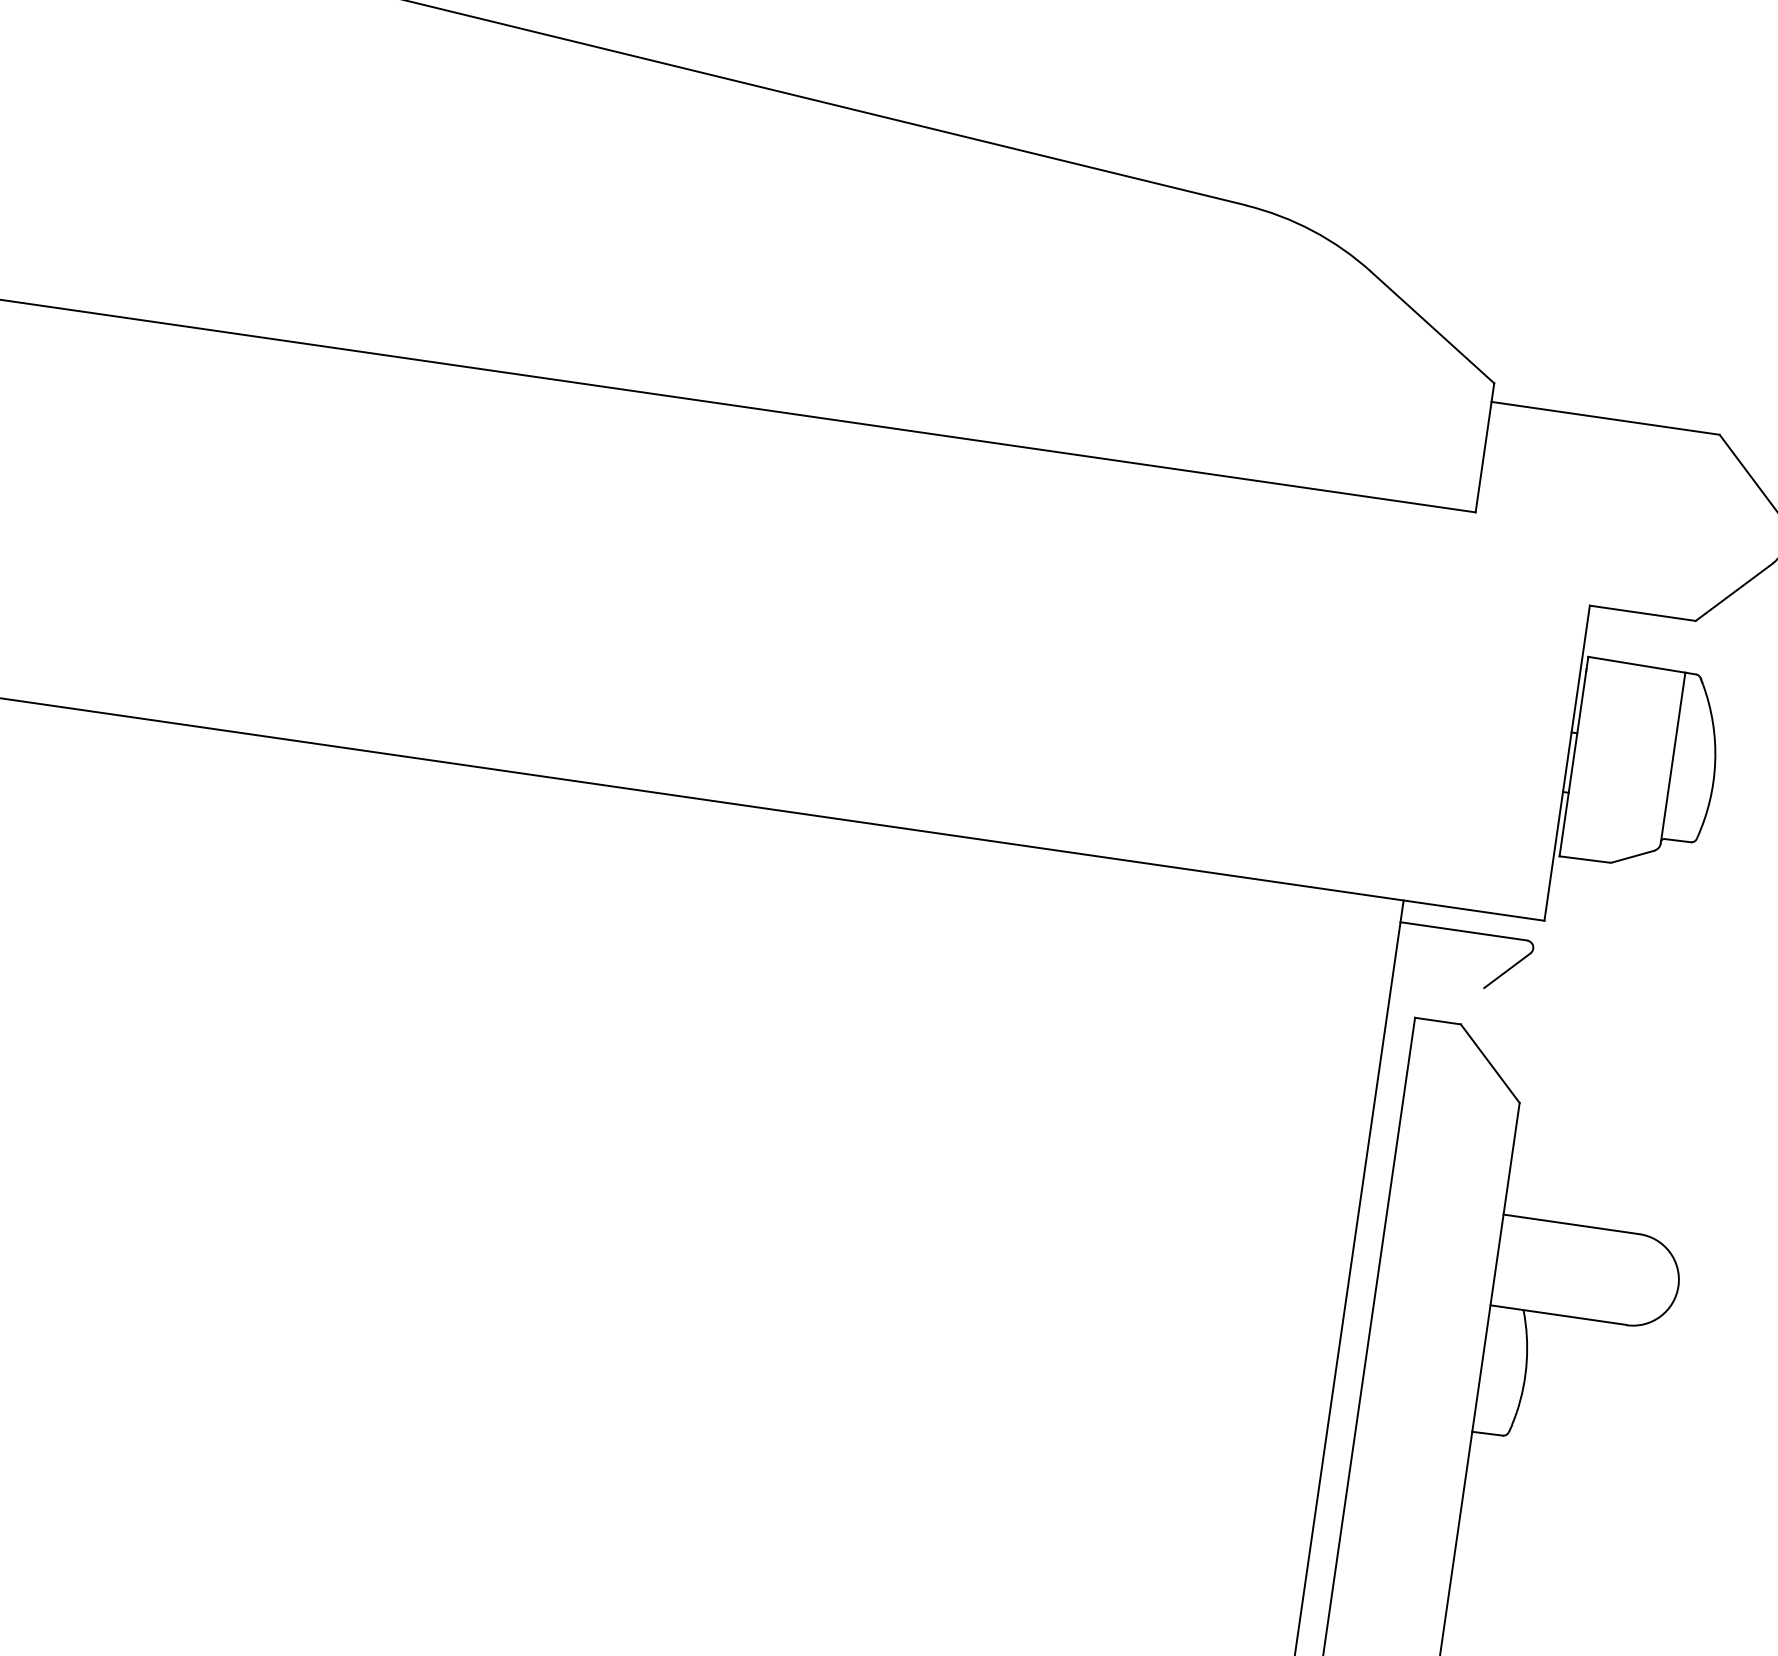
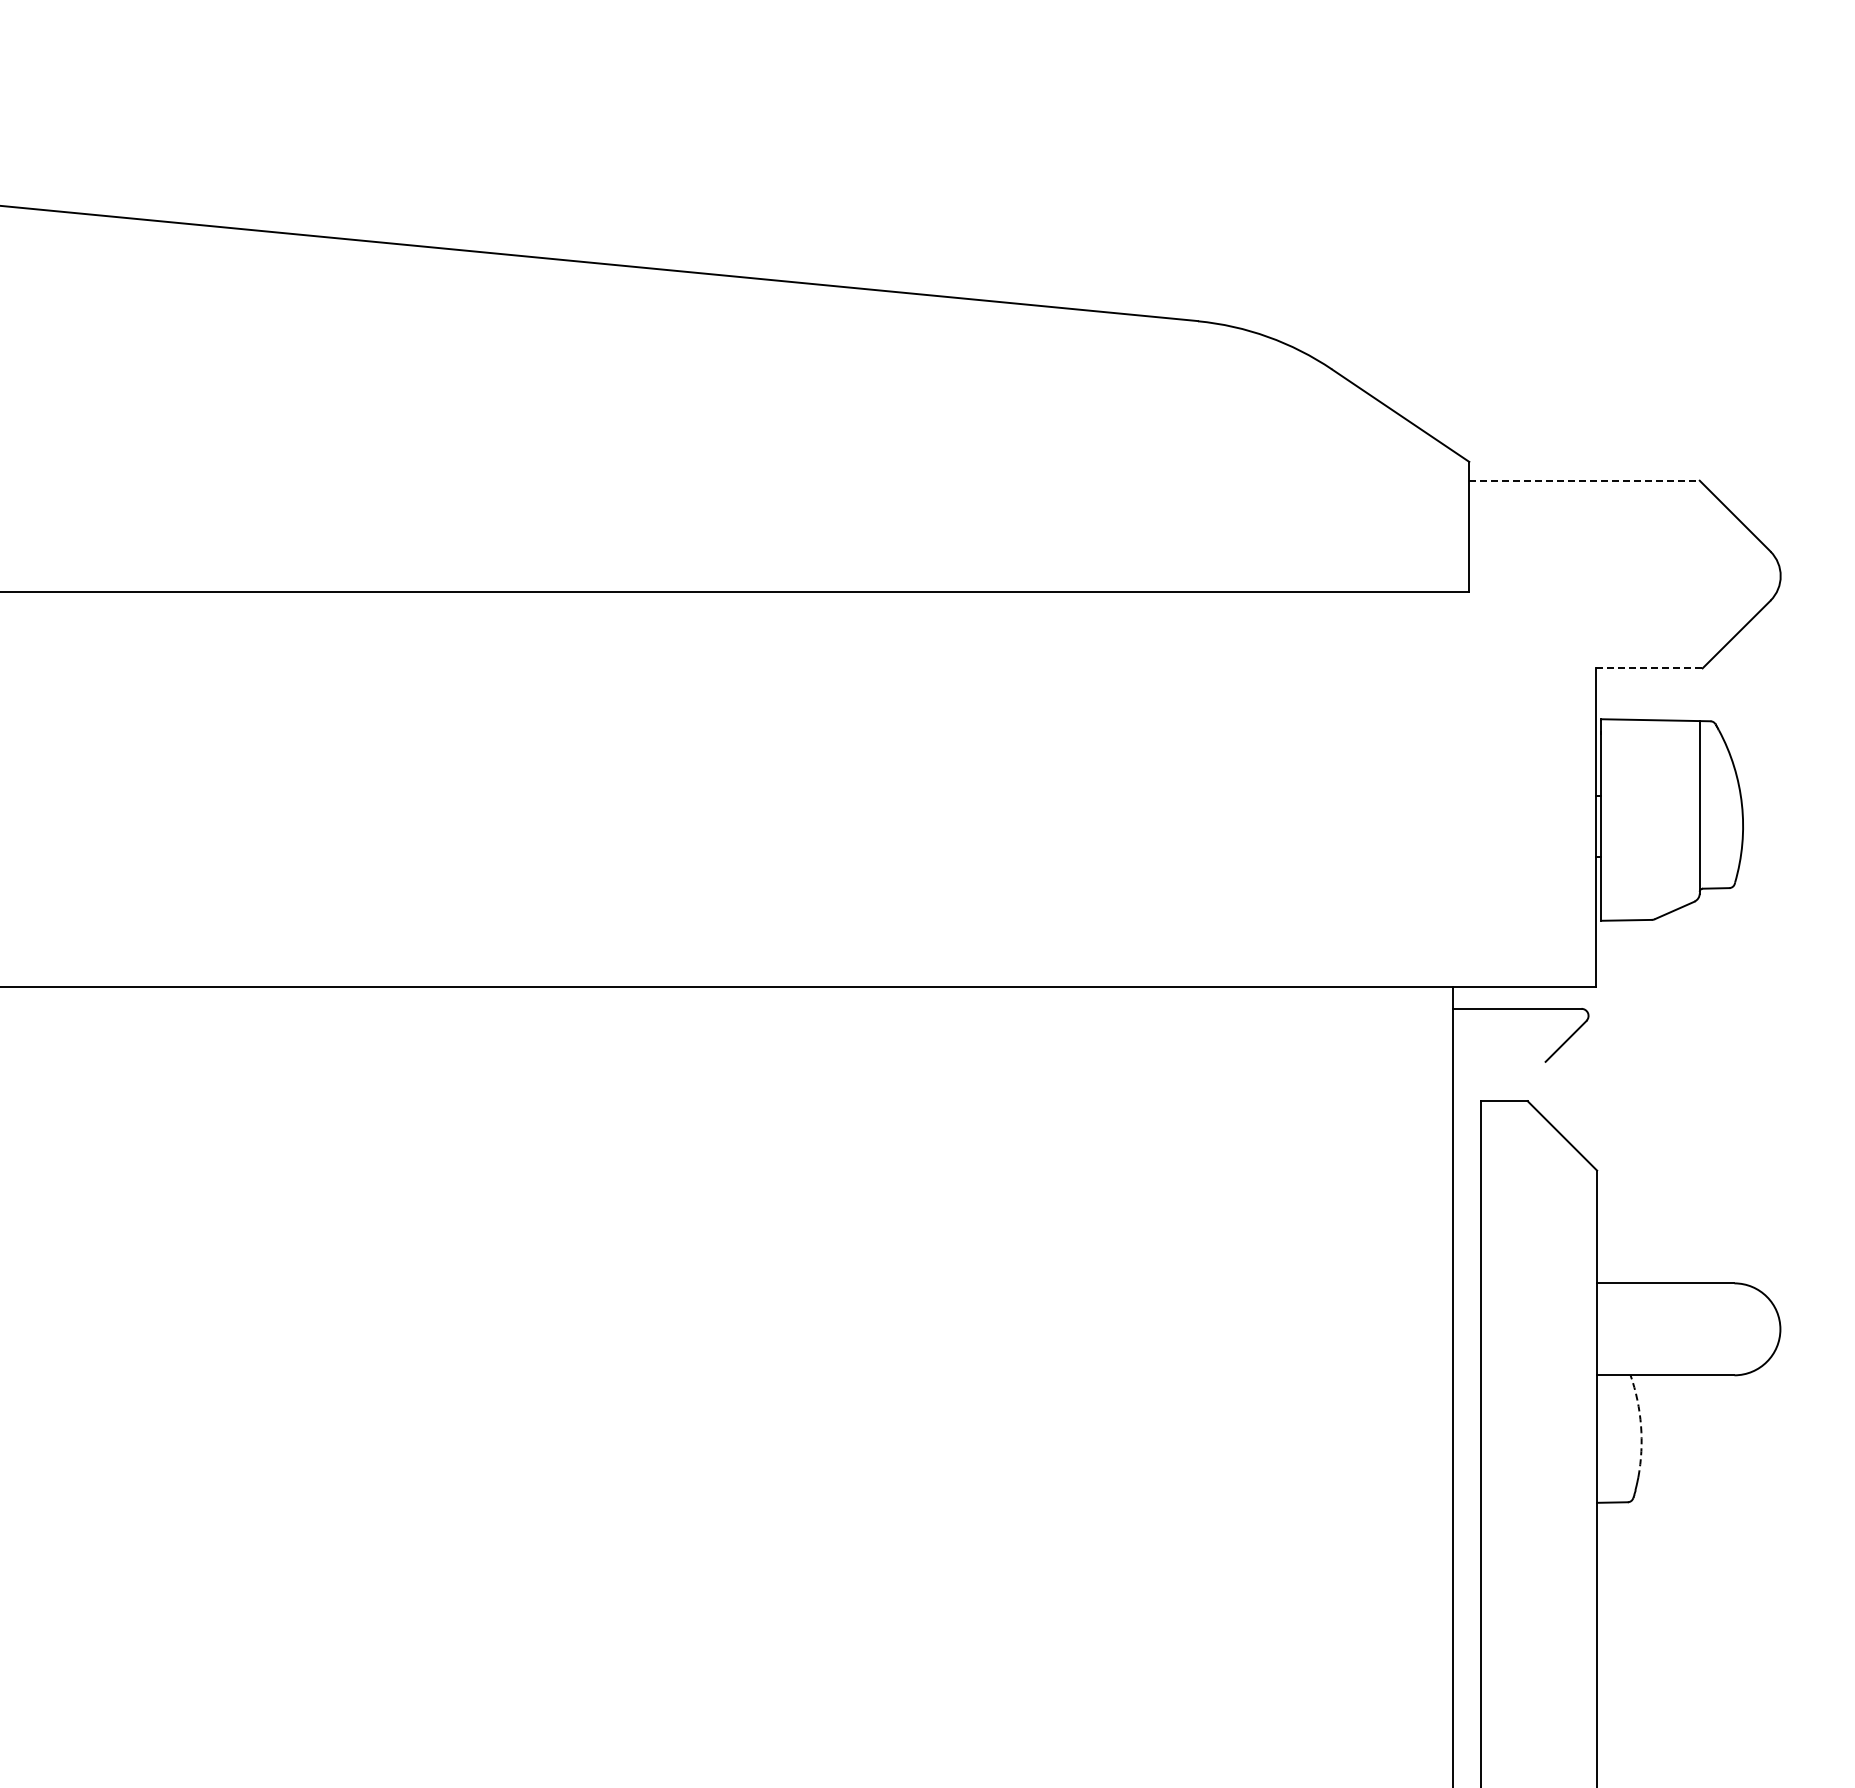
line: (1606, 418) -> (1585, 480), solid -> dashed
line: (1643, 613) -> (1649, 668), solid -> dashed
arc: (1527, 1361) -> (1641, 1425), solid -> dashed

